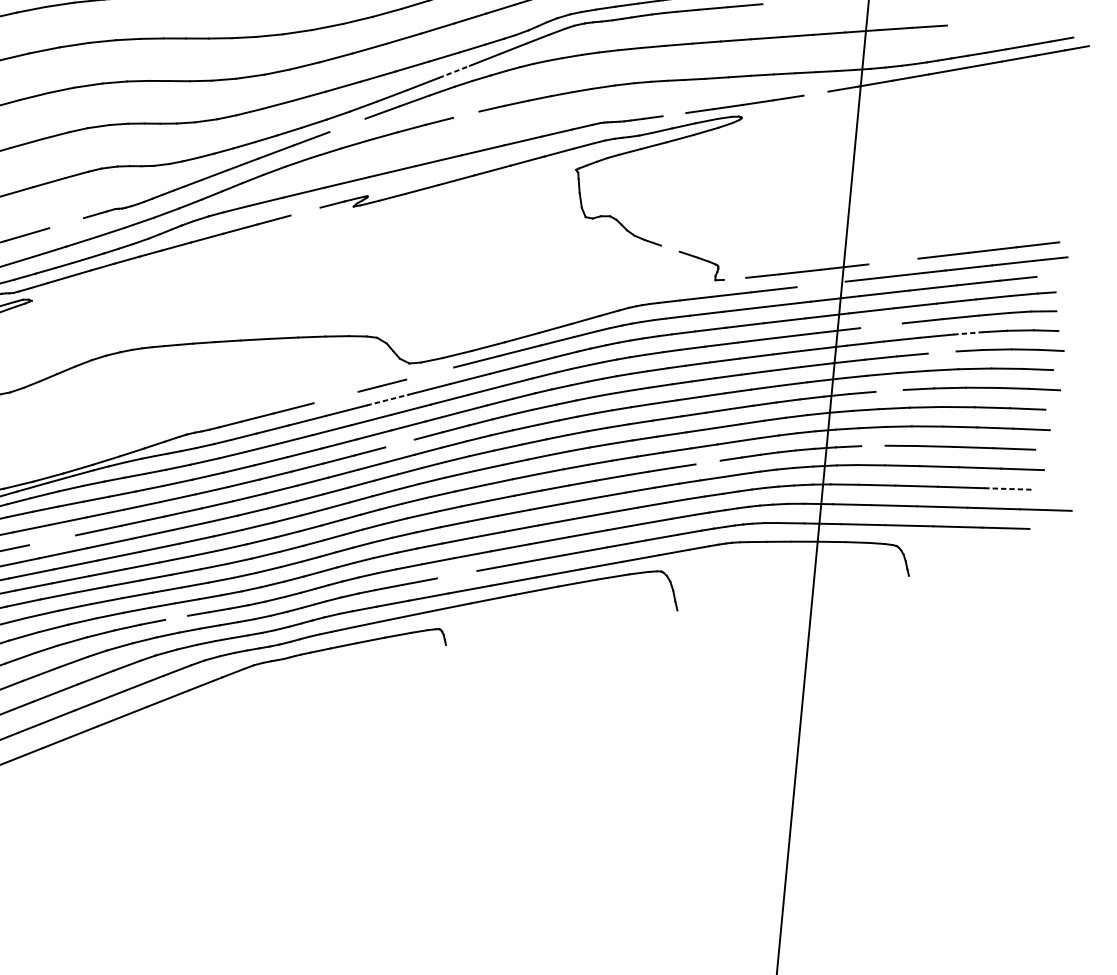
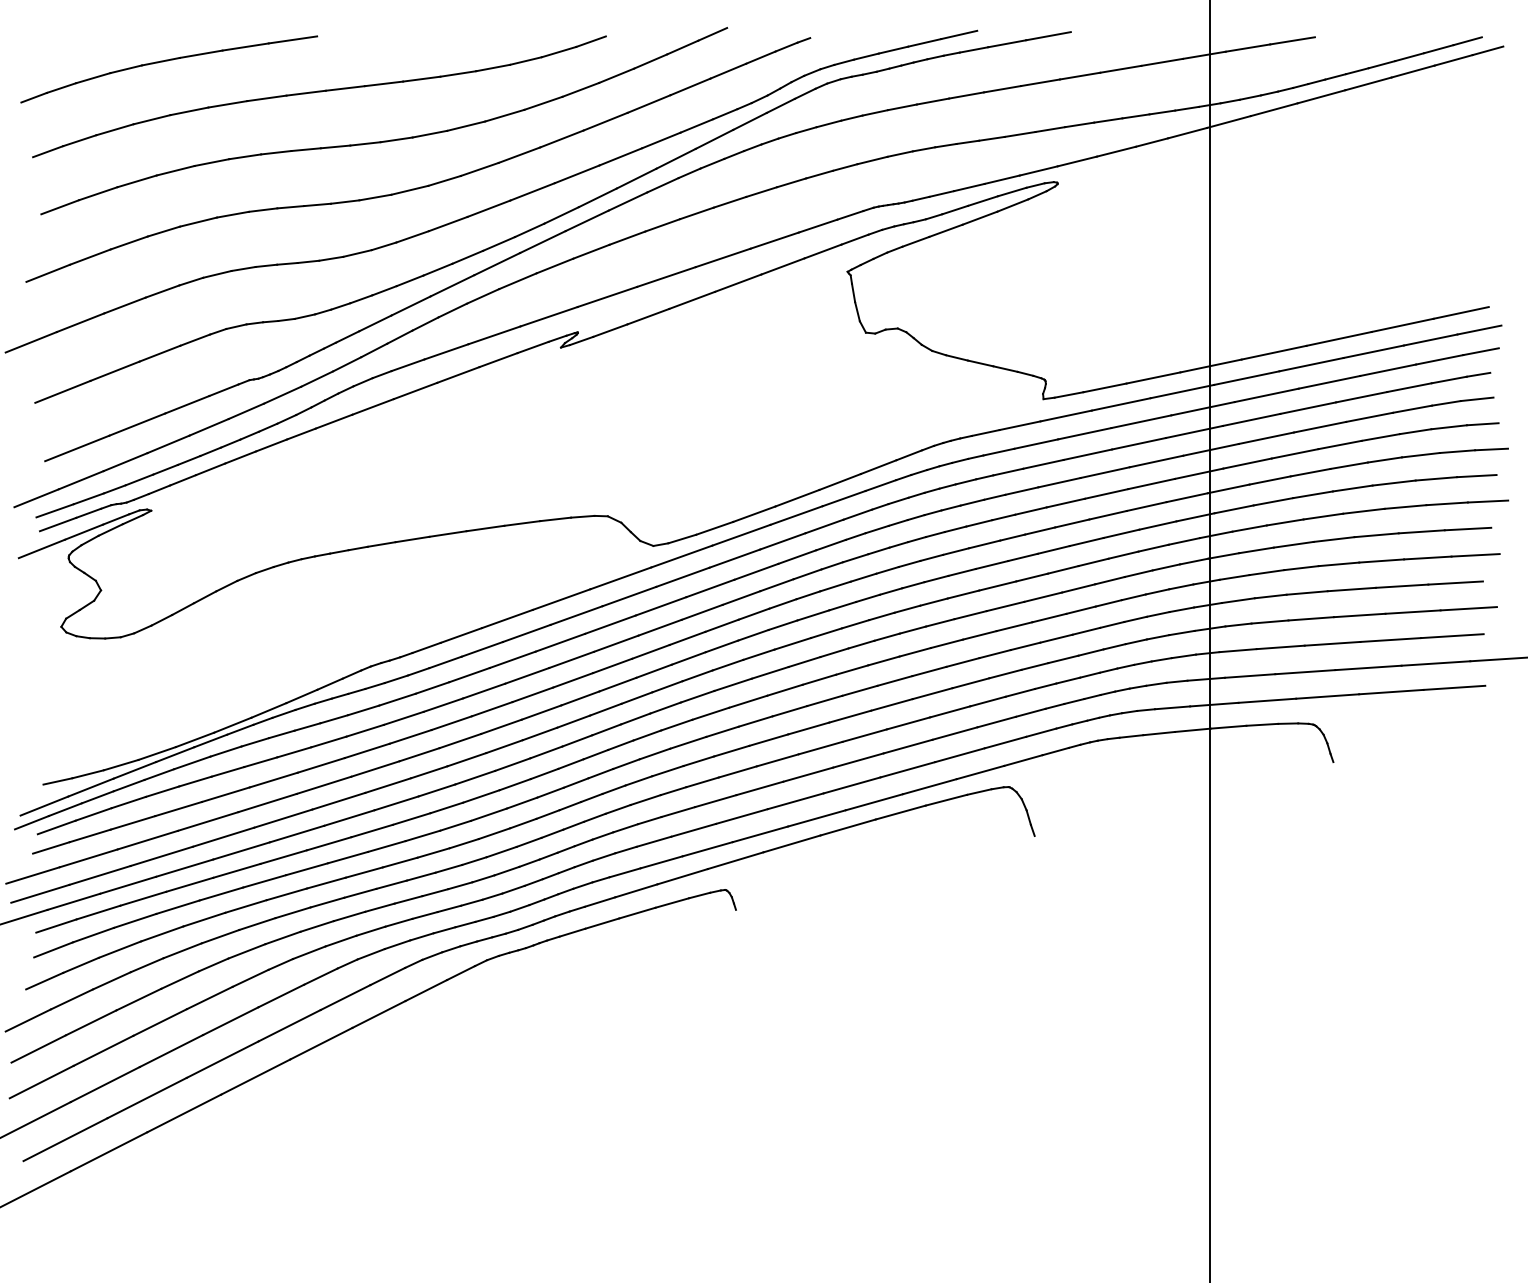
line: (454, 71) -> (676, 158), dashed -> solid
line: (815, 93) -> (1151, 142), added
line: (465, 114) -> (696, 213), added
line: (674, 114) -> (969, 187), added
line: (347, 125) -> (542, 242), added
line: (305, 211) -> (498, 360), added
line: (66, 223) -> (187, 404), added
line: (670, 248) -> (980, 363), added
line: (892, 261) -> (1273, 352), added
line: (1049, 275) -> (1480, 351), added
line: (734, 278) -> (1068, 394), added
line: (821, 284) -> (1182, 391), added
line: (880, 325) -> (1265, 437), added
line: (968, 333) -> (1381, 437), dashed -> solid
line: (941, 352) -> (1348, 465), added
line: (430, 373) -> (681, 556), added
line: (889, 390) -> (1284, 522), added
line: (336, 397) -> (561, 599), added
line: (387, 400) -> (629, 596), dashed -> solid
line: (399, 443) -> (650, 651), added
line: (873, 445) -> (1270, 596), added
line: (708, 462) -> (1056, 638), added
line: (1008, 489) -> (1452, 636), dashed -> solid
line: (52, 540) -> (207, 821), added
line: (456, 574) -> (741, 816), added
line: (176, 617) -> (379, 907), added

